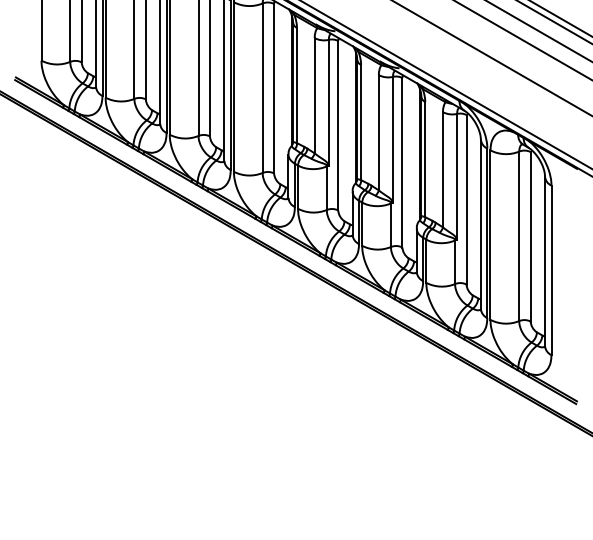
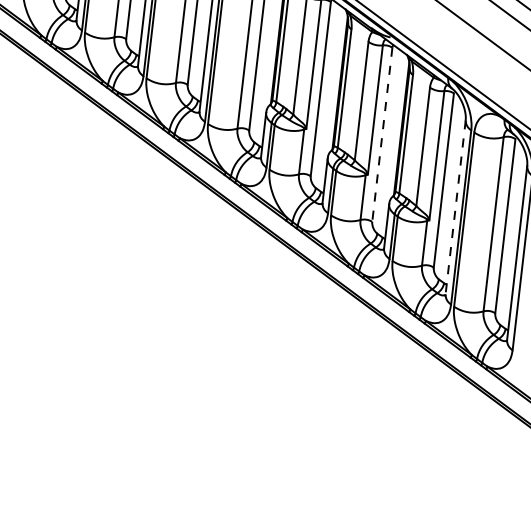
line: (402, 162) -> (382, 134), solid -> dashed
line: (480, 224) -> (455, 207), solid -> dashed

